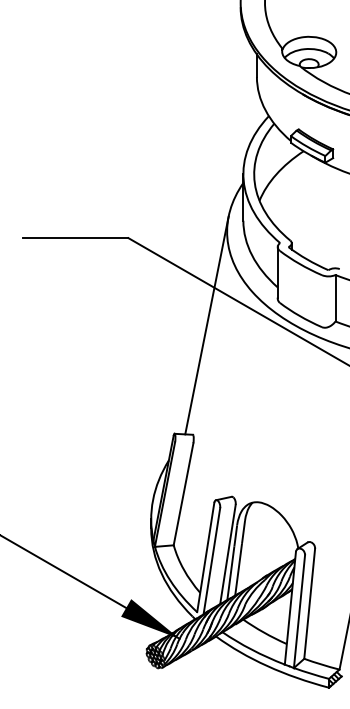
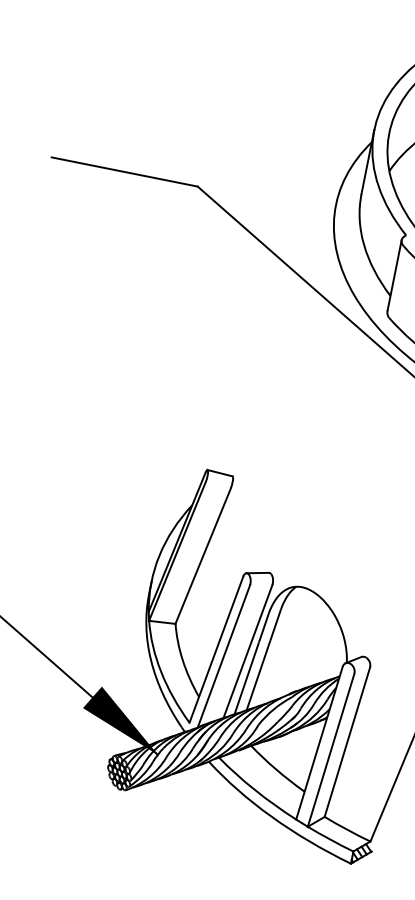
line: (206, 325) -> (281, 329), removed

